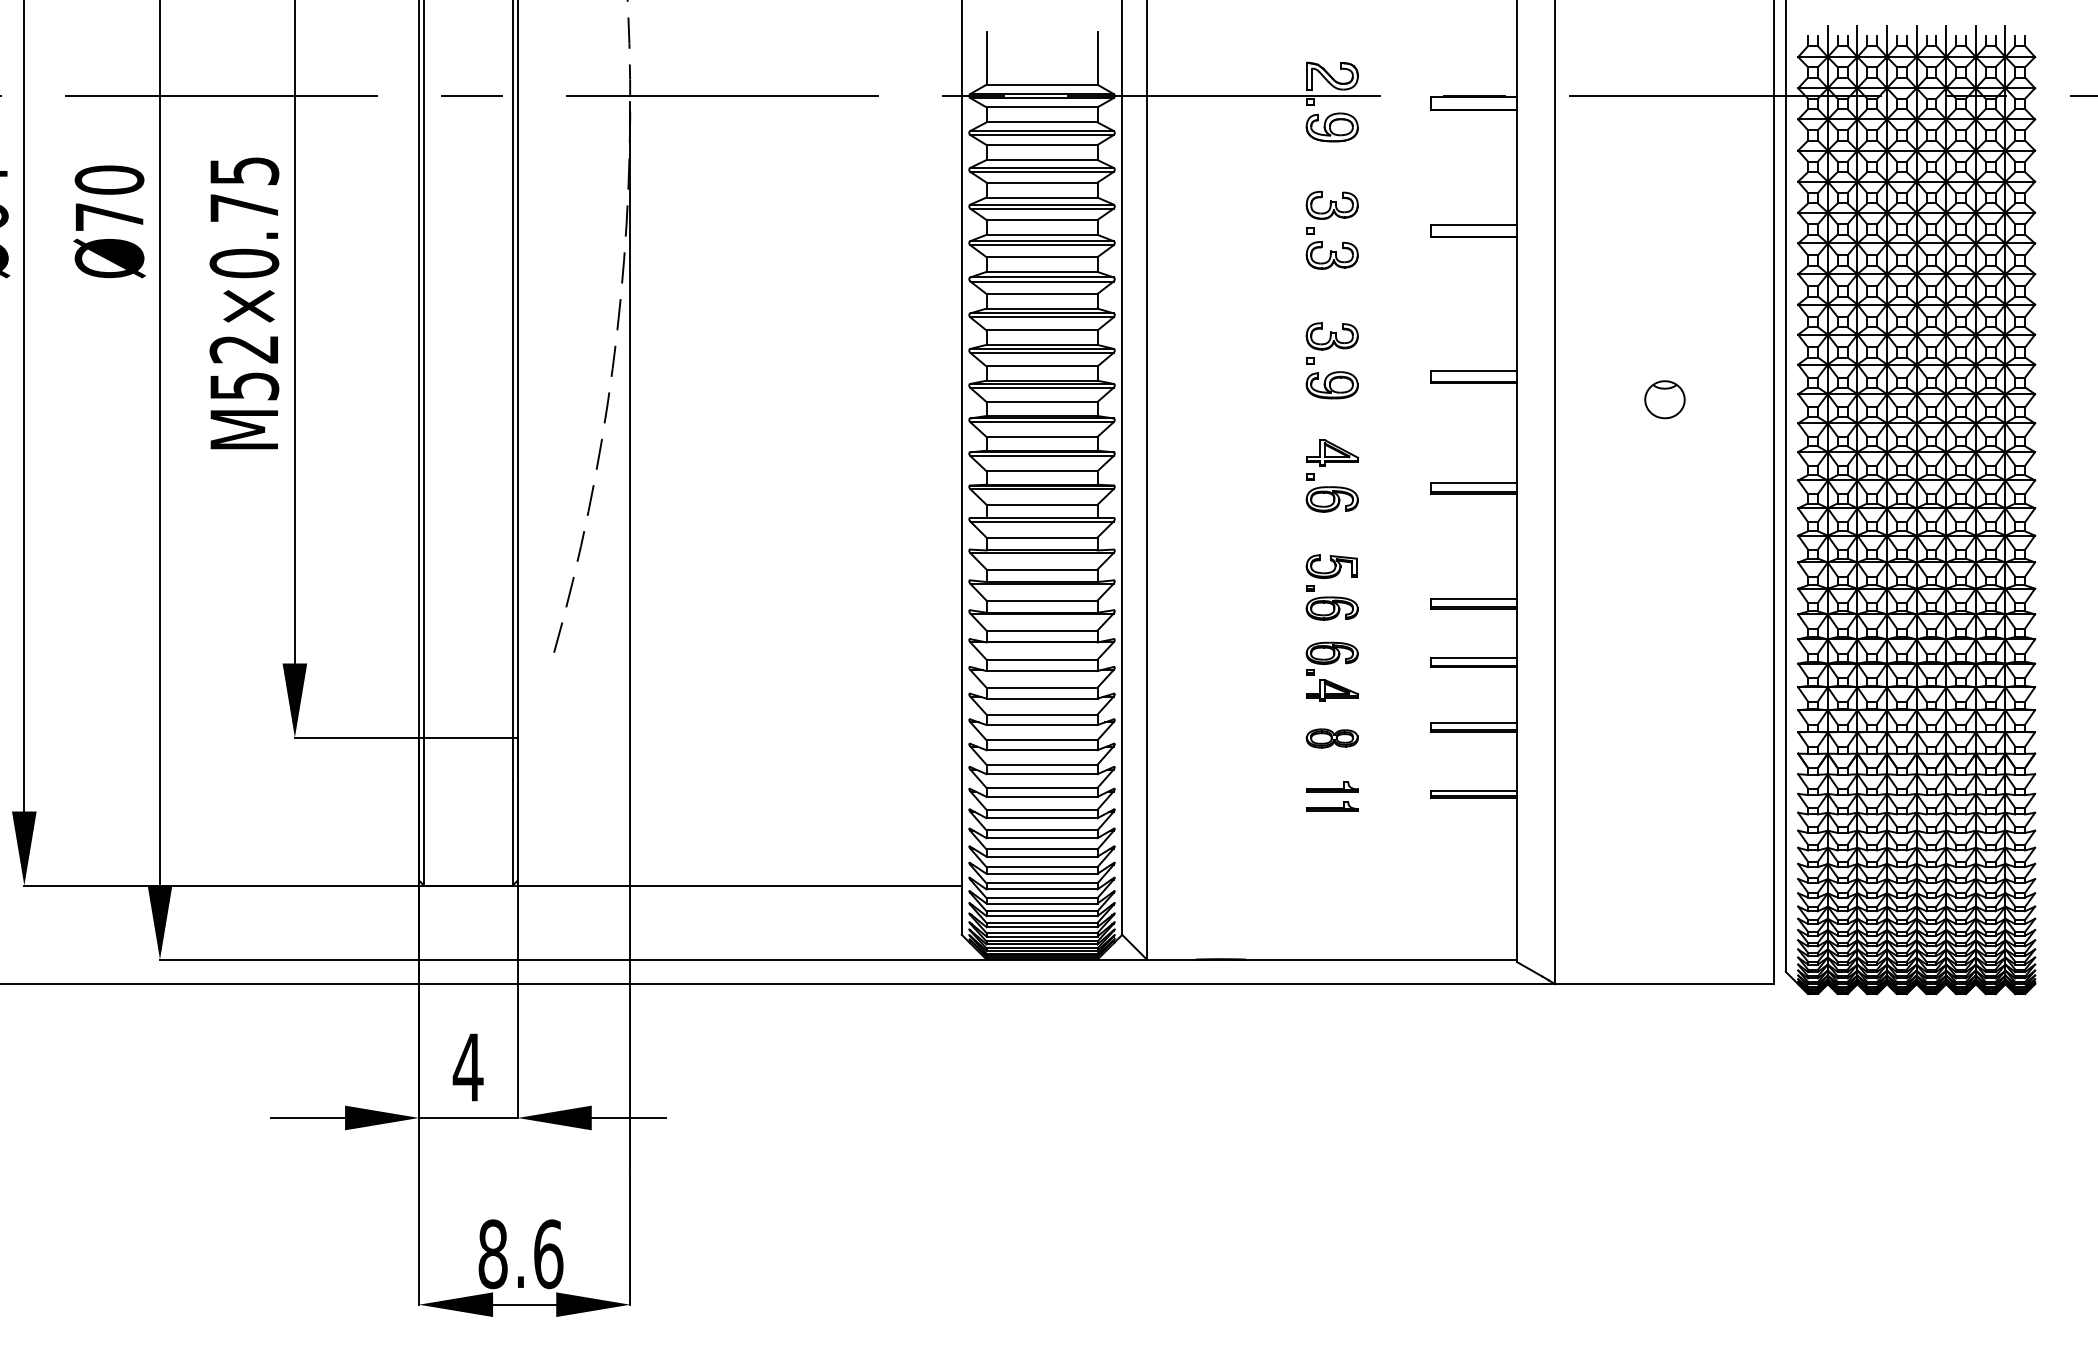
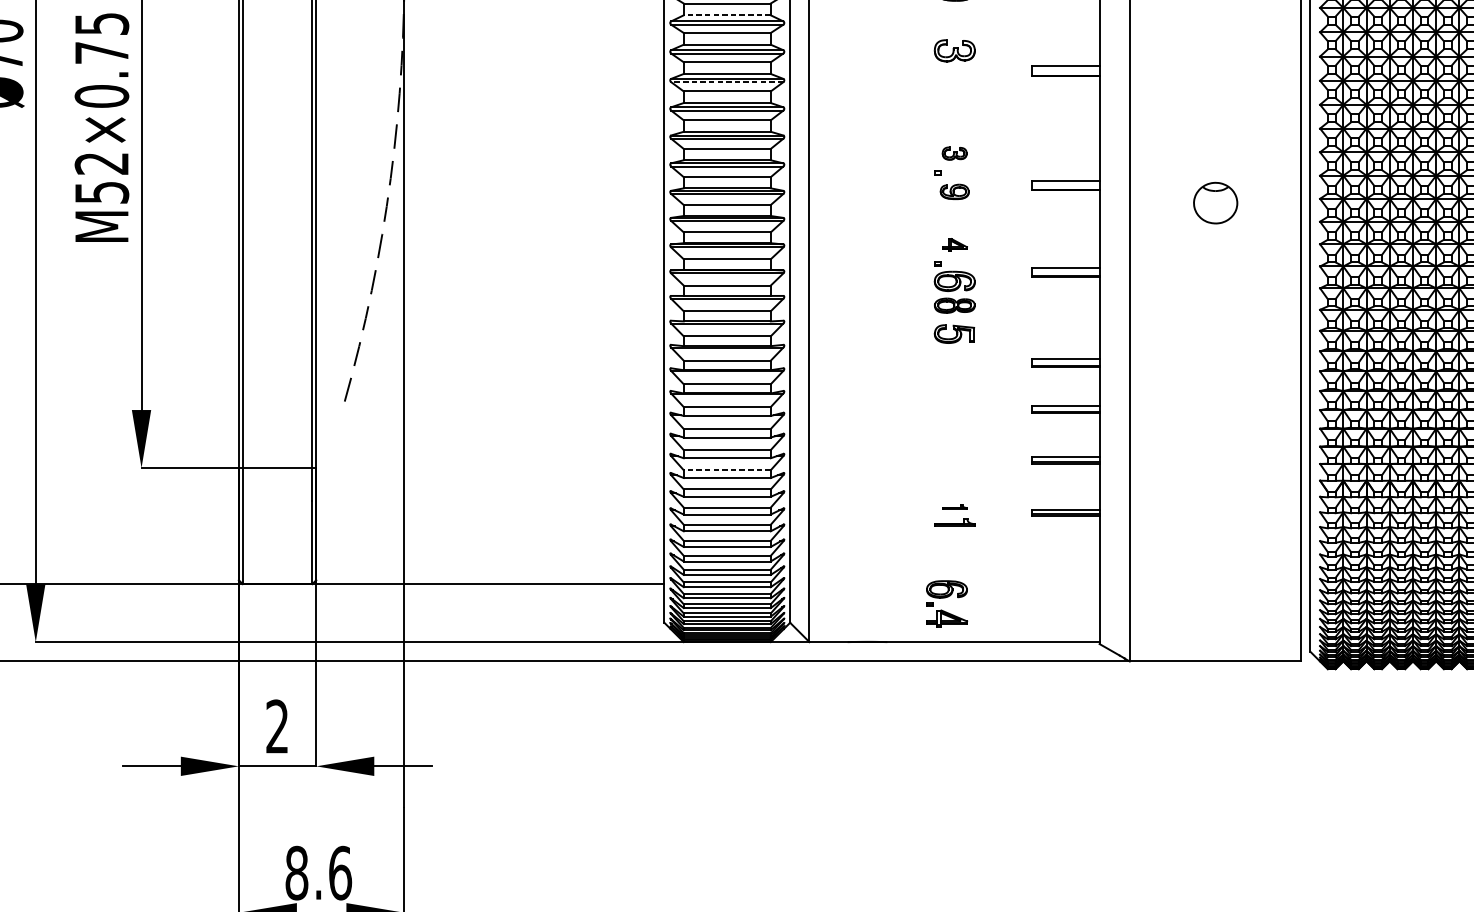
line: (1042, 160) -> (727, 15), solid -> dashed
line: (1042, 245) -> (727, 82), solid -> dashed
part: (1331, 248) -> (954, 84), removed
part: (1331, 336) -> (954, 153), size x0.6
part: (1331, 385) -> (954, 192), size x0.7
part: (1664, 399) -> (1215, 203), size x1.4
part: (1332, 452) -> (955, 244), size x0.6
part: (1331, 602) -> (954, 362), removed
part: (1330, 664) -> (945, 598), moved
part: (1331, 738) -> (954, 305), moved
line: (1042, 740) -> (727, 470), solid -> dashed
part: (1332, 786) -> (955, 506), size x0.6
text: (467, 1066) -> (276, 725), 4 -> 2

